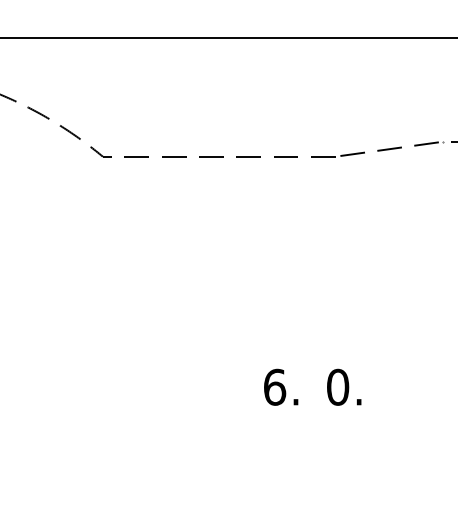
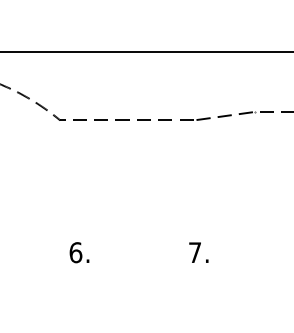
text: (281, 387) -> (79, 252), moved
text: (336, 387) -> (194, 252), 0. -> 7.

